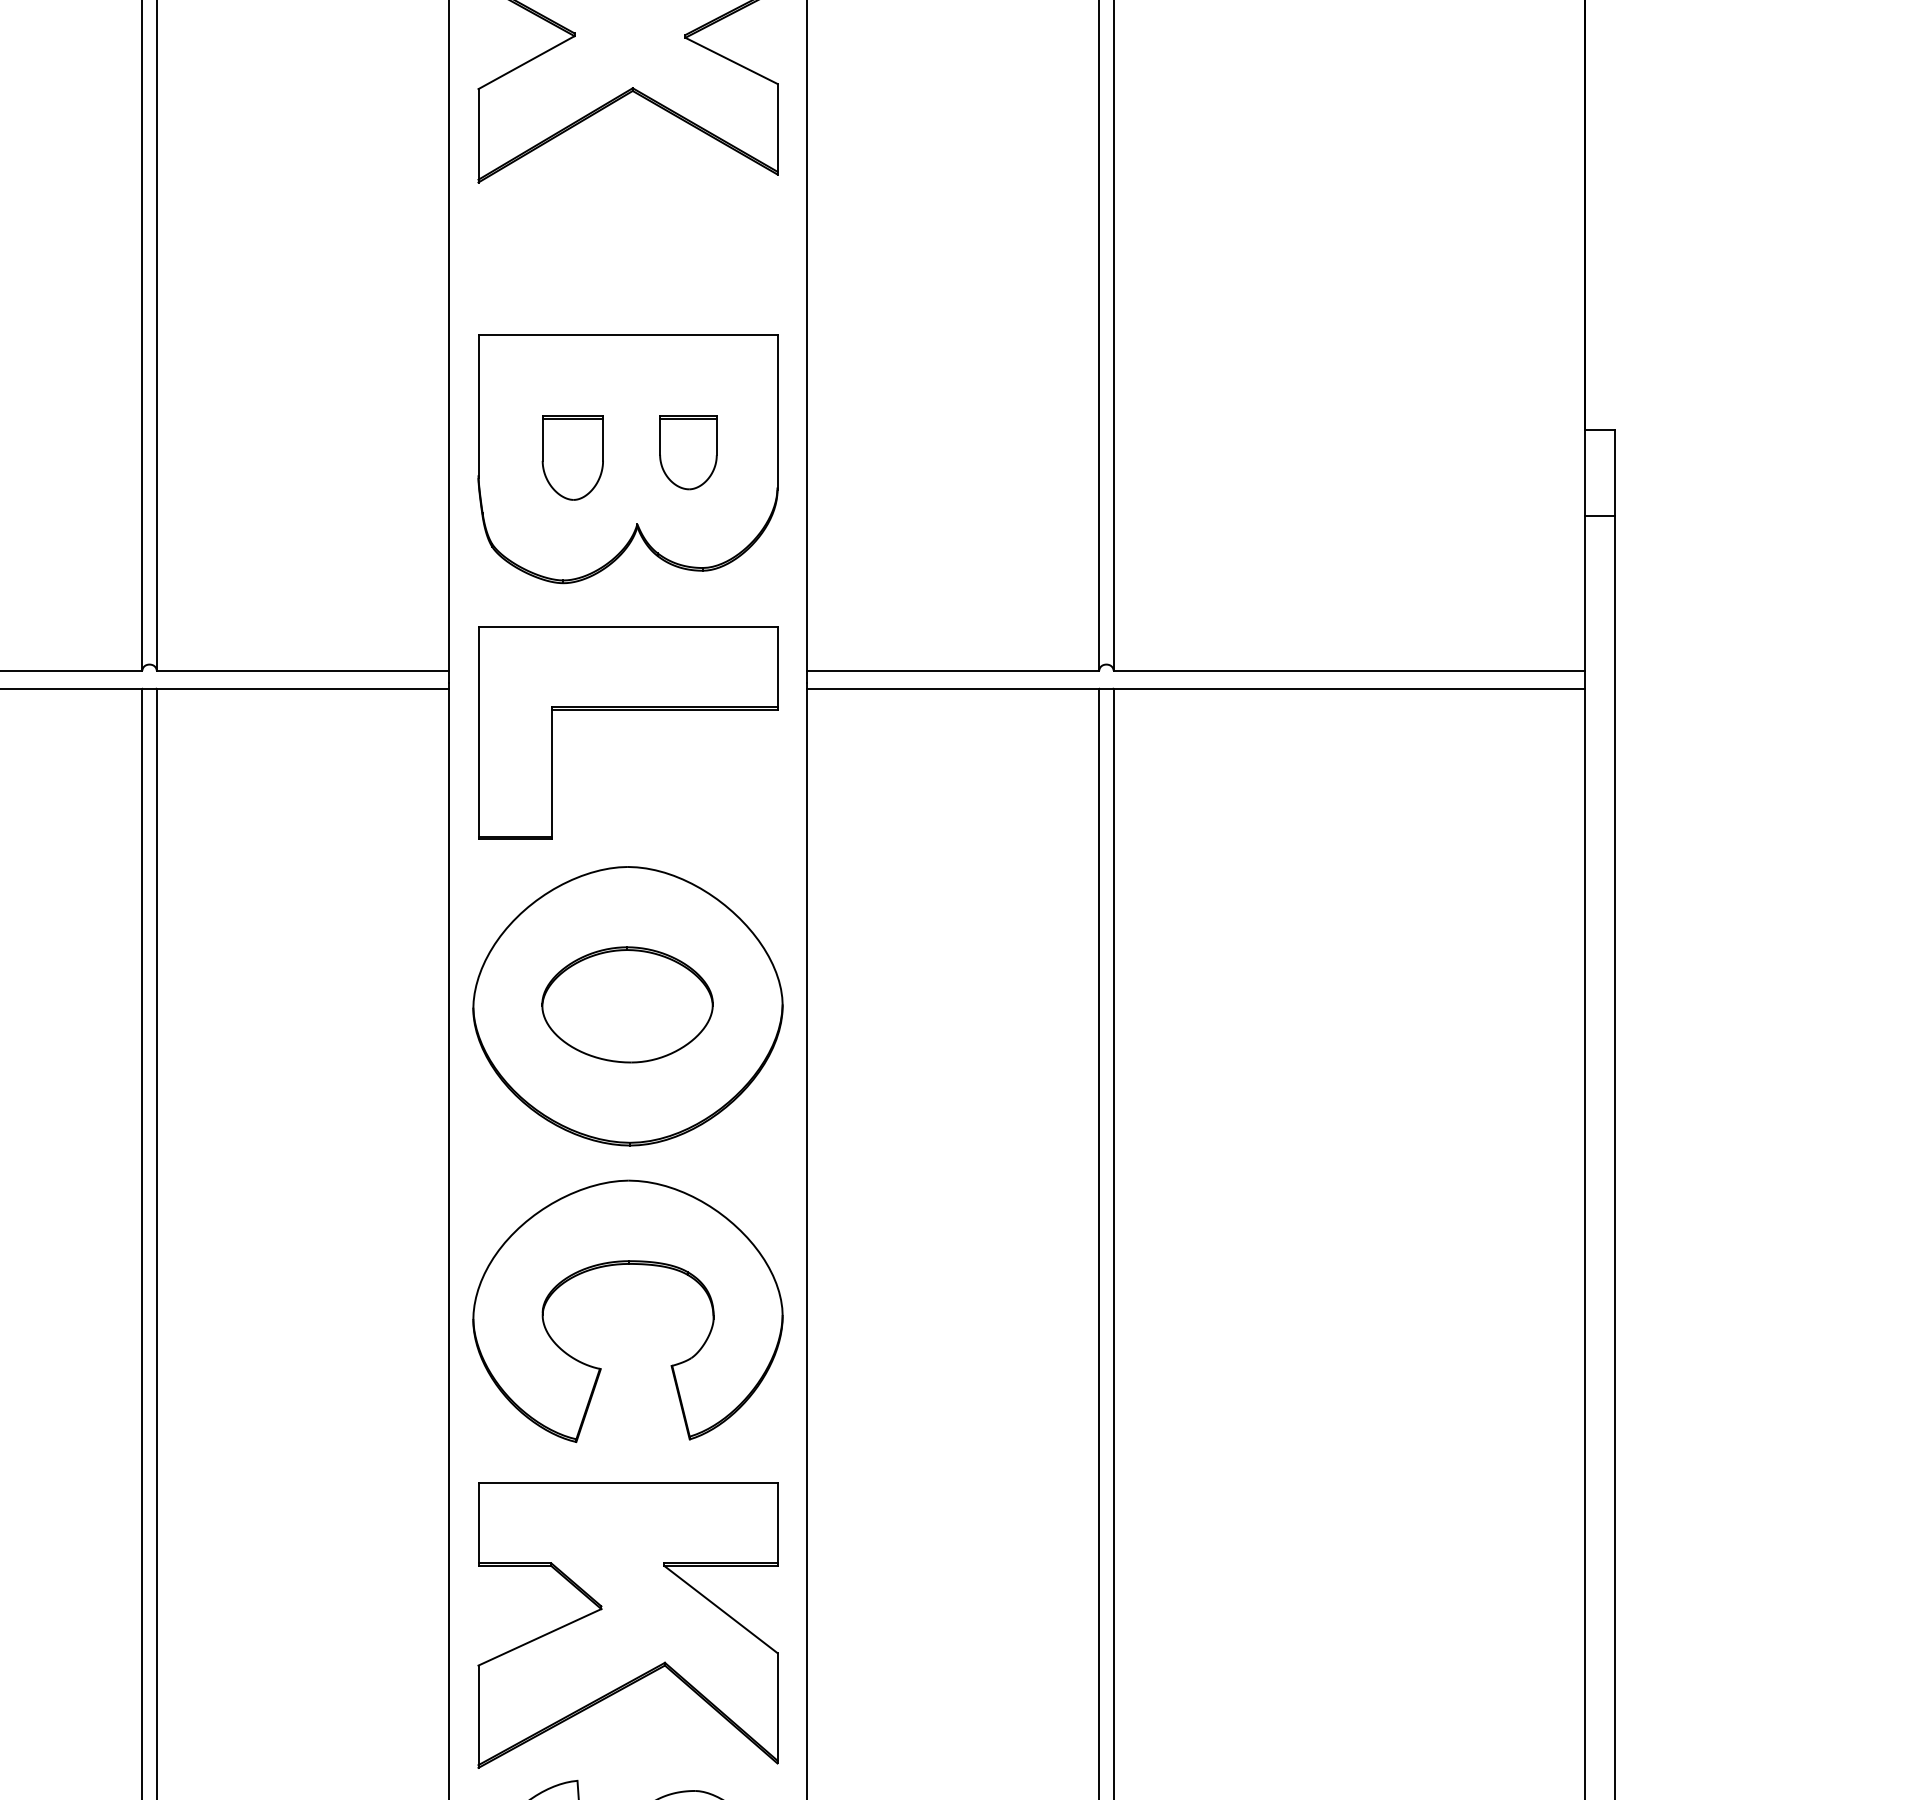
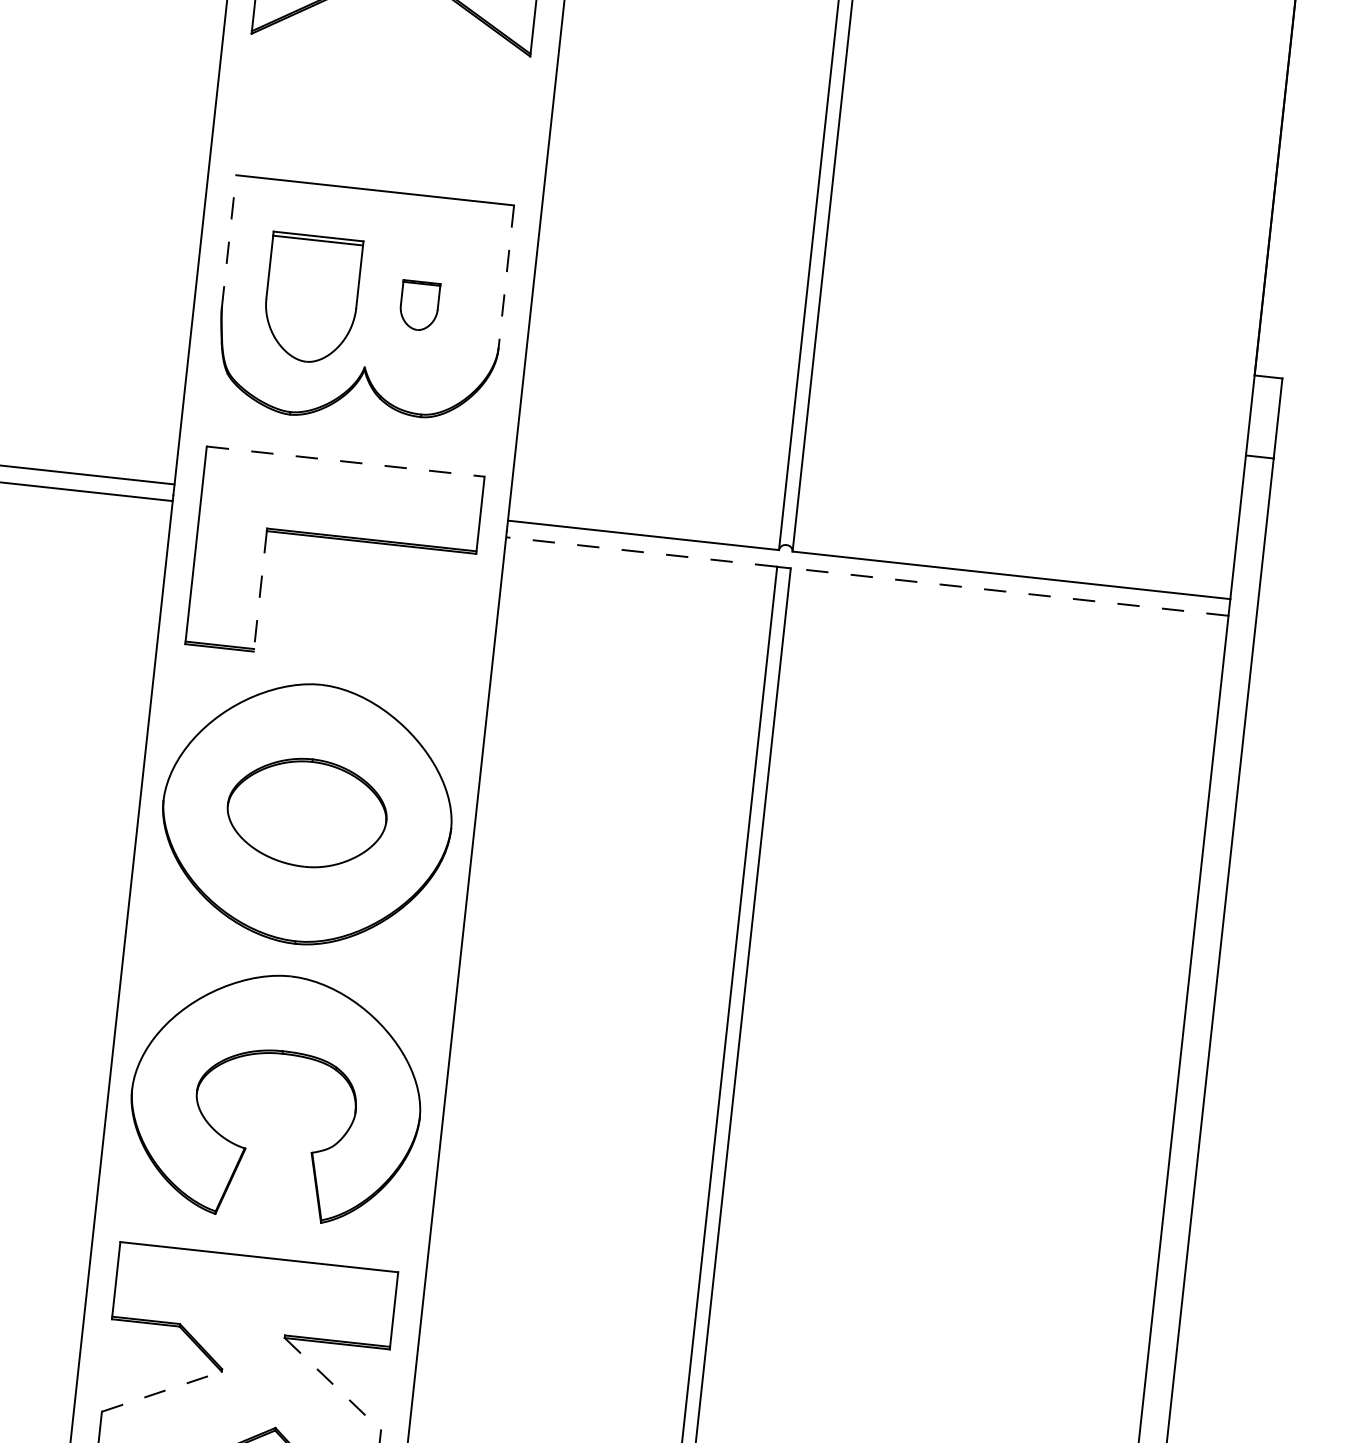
line: (478, 406) -> (229, 241), solid -> dashed
line: (777, 412) -> (506, 277), solid -> dashed
part: (688, 452) -> (419, 305), size x0.7
part: (572, 457) -> (311, 298), size x1.6
line: (628, 626) -> (346, 461), solid -> dashed
line: (953, 688) -> (641, 551), solid -> dashed
line: (1349, 688) -> (1009, 591), solid -> dashed
line: (552, 774) -> (260, 591), solid -> dashed
line: (721, 1609) -> (333, 1384), solid -> dashed
line: (539, 1637) -> (161, 1391), solid -> dashed

